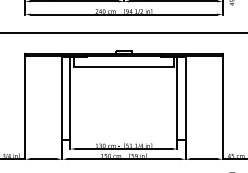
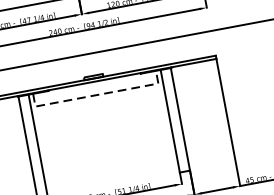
line: (123, 66) -> (96, 94), solid -> dashed

